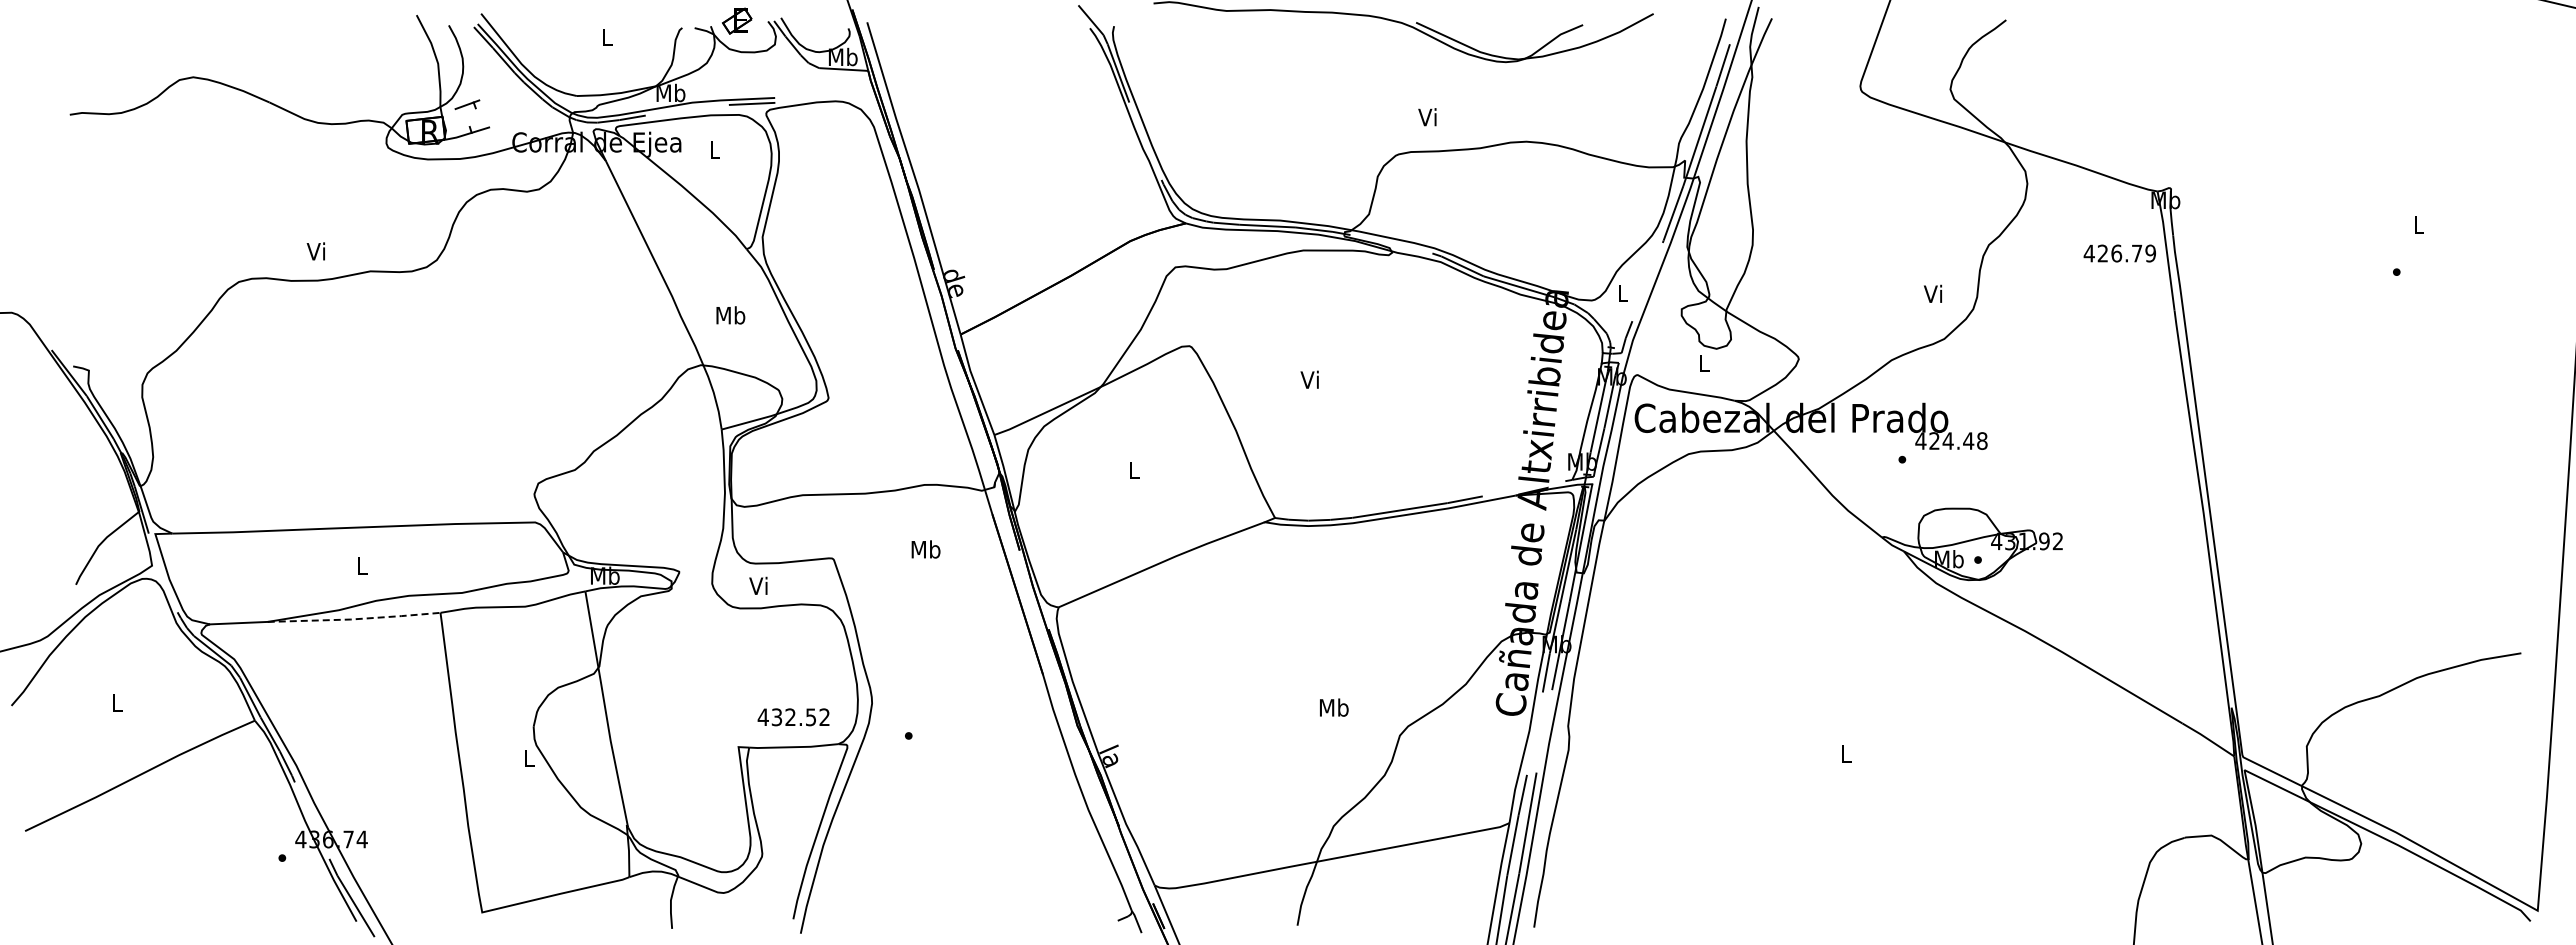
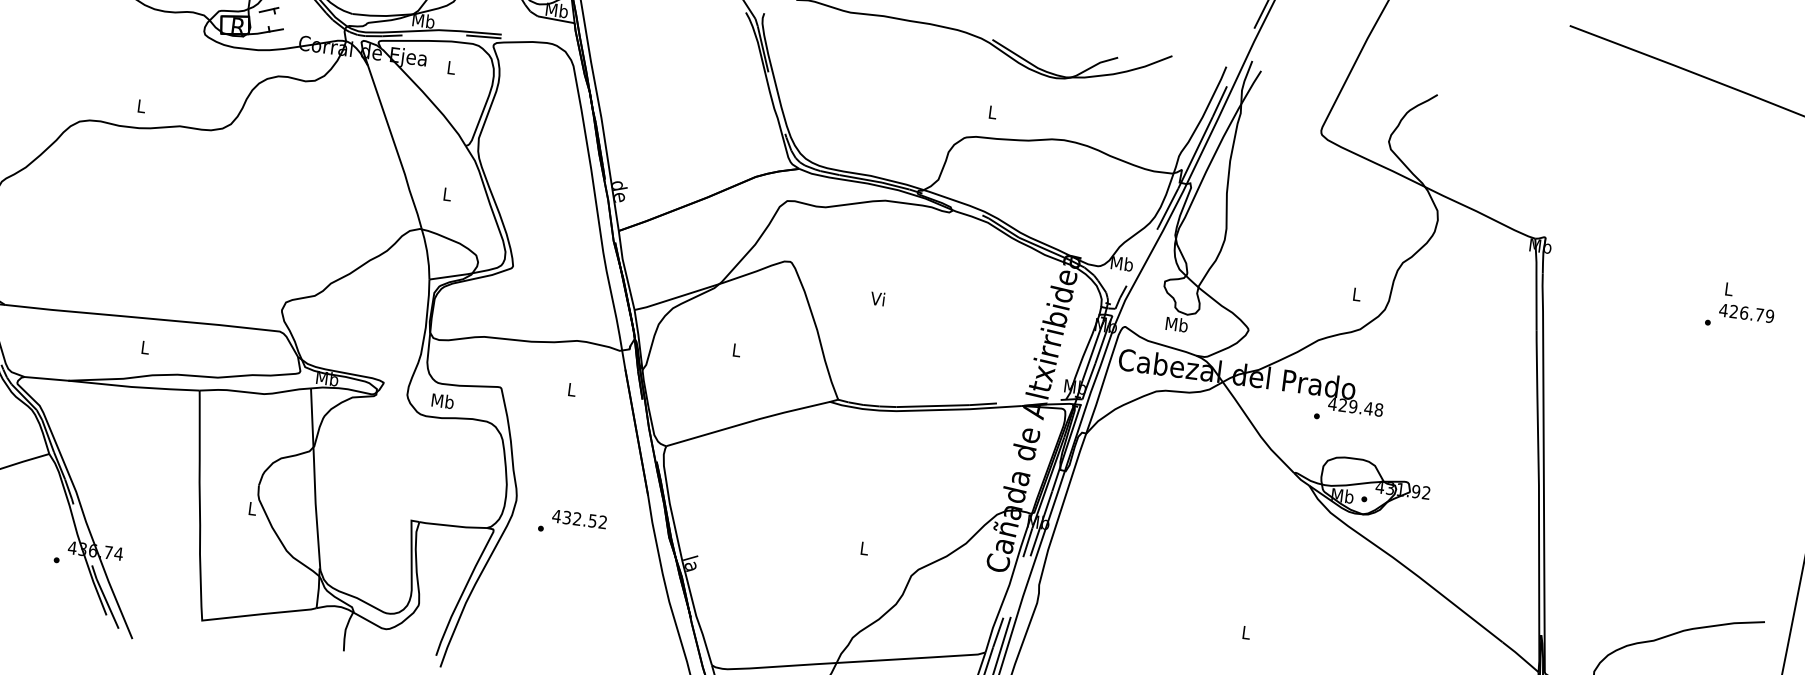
text: (1427, 117) -> (991, 112), Vi -> L
text: (315, 251) -> (140, 106), Vi -> L
text: (2119, 253) -> (1746, 313), moved
text: (1622, 293) -> (1121, 263), L -> Mb
text: (1932, 293) -> (1355, 293), Vi -> L
text: (730, 315) -> (447, 194), Mb -> L
text: (1704, 363) -> (1176, 324), L -> Mb
text: (1947, 440) -> (1352, 406), 424.48 -> 429.48
text: (925, 549) -> (571, 389), Mb -> L
text: (759, 585) -> (442, 400), Vi -> Mb
line: (353, 619) -> (133, 387), dashed -> solid
text: (1334, 707) -> (864, 548), Mb -> L
text: (793, 717) -> (579, 519), moved

